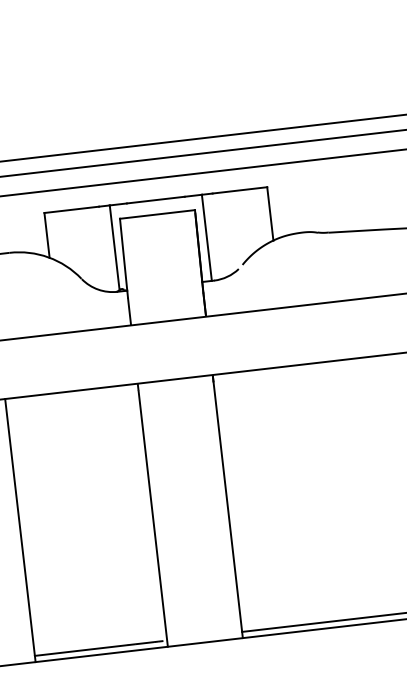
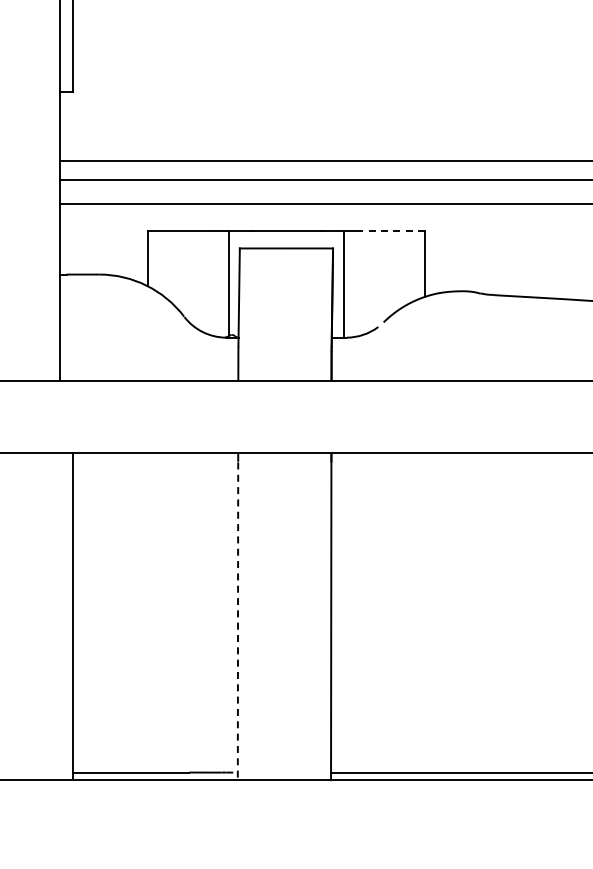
line: (239, 190) -> (390, 230), solid -> dashed
line: (153, 519) -> (238, 621), solid -> dashed

